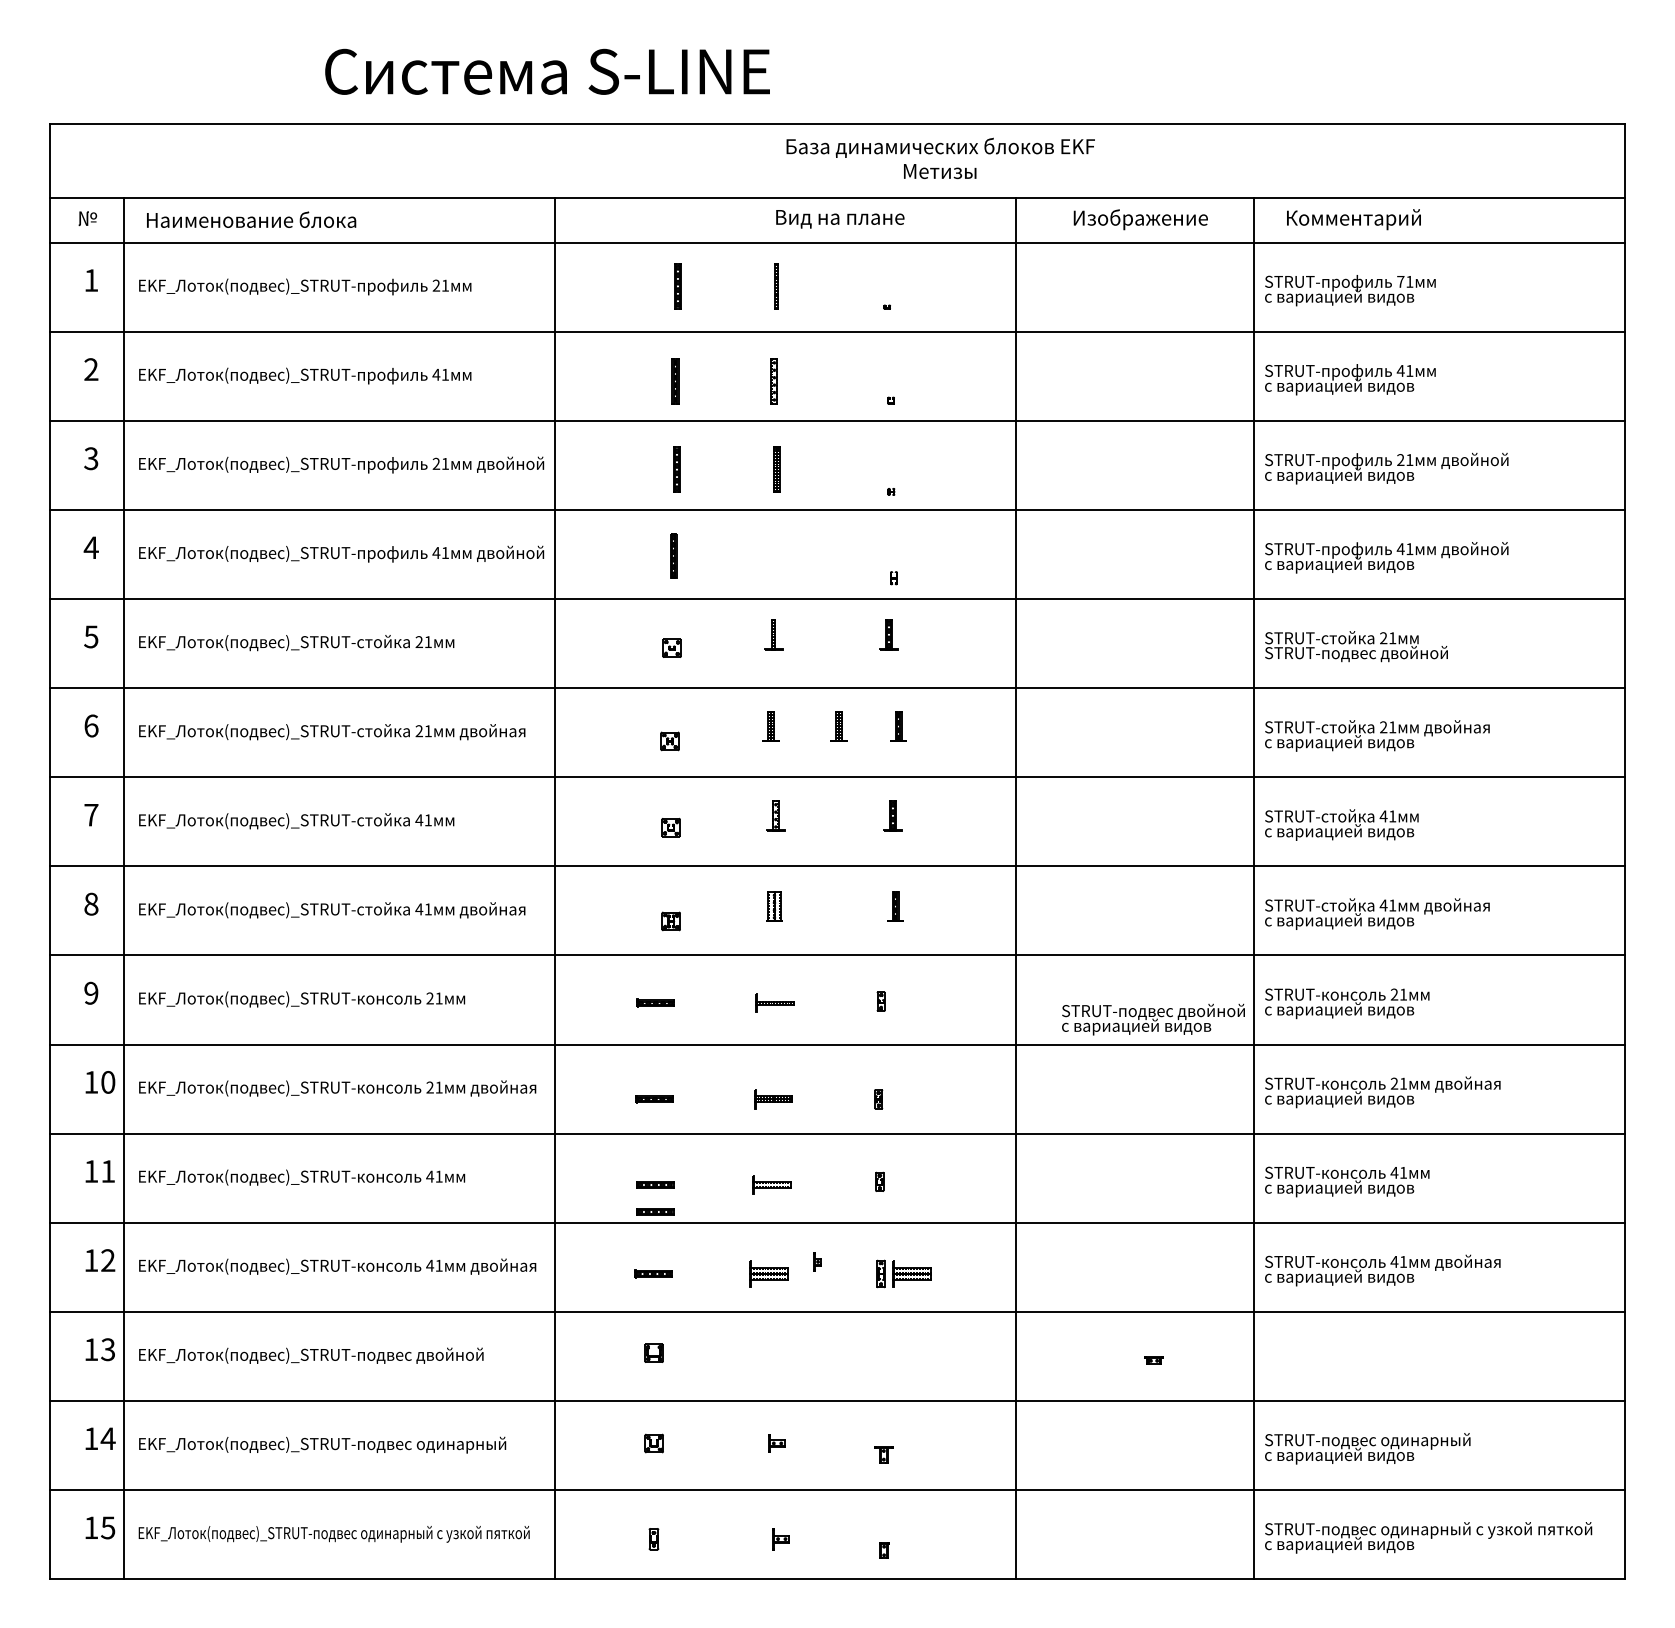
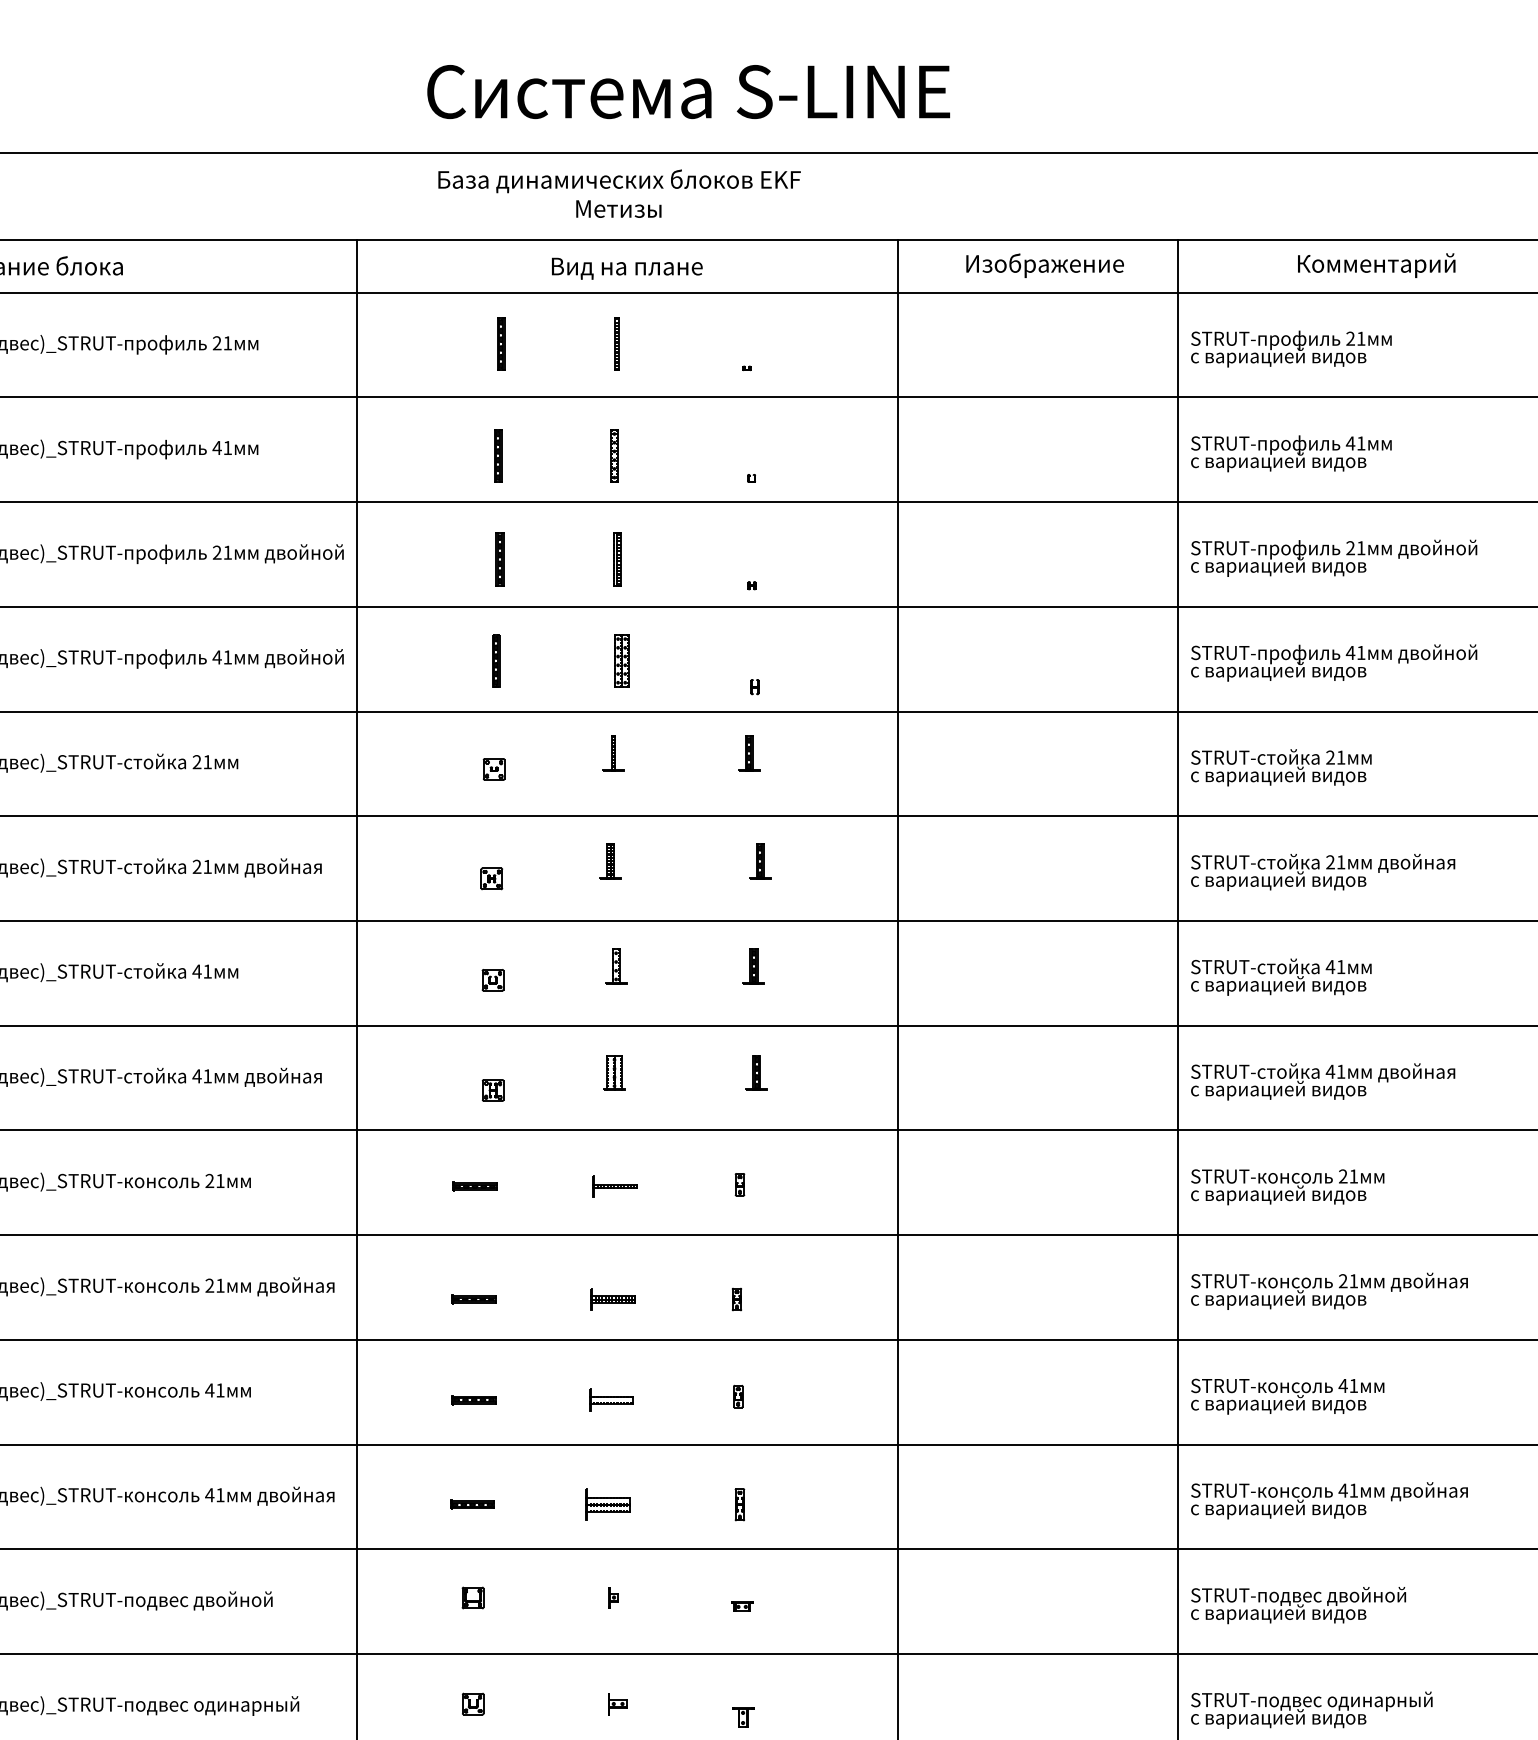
text: (547, 71) -> (688, 91), moved
text: (940, 158) -> (619, 193), moved
text: (840, 219) -> (627, 269), moved
text: (1353, 219) -> (1376, 265), moved
text: (1400, 281) -> (1350, 338), 71 -> 21
part: (780, 555) -> (621, 660), added
text: (1356, 654) -> (1298, 776), STRUT-подвес двойной -> с вариацией видов
part: (838, 726) -> (689, 861), removed
text: (1153, 1019) -> (1298, 1605), moved
part: (655, 1211) -> (474, 1431), removed
part: (817, 1261) -> (613, 1597), moved
part: (911, 1273) -> (775, 1504), removed
part: (1153, 1360) -> (741, 1606), moved

